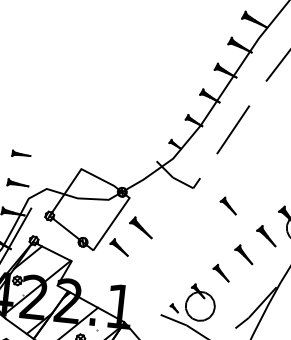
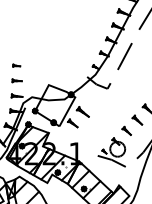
part: (23, 124) -> (16, 65), added
part: (228, 204) -> (126, 95), removed

